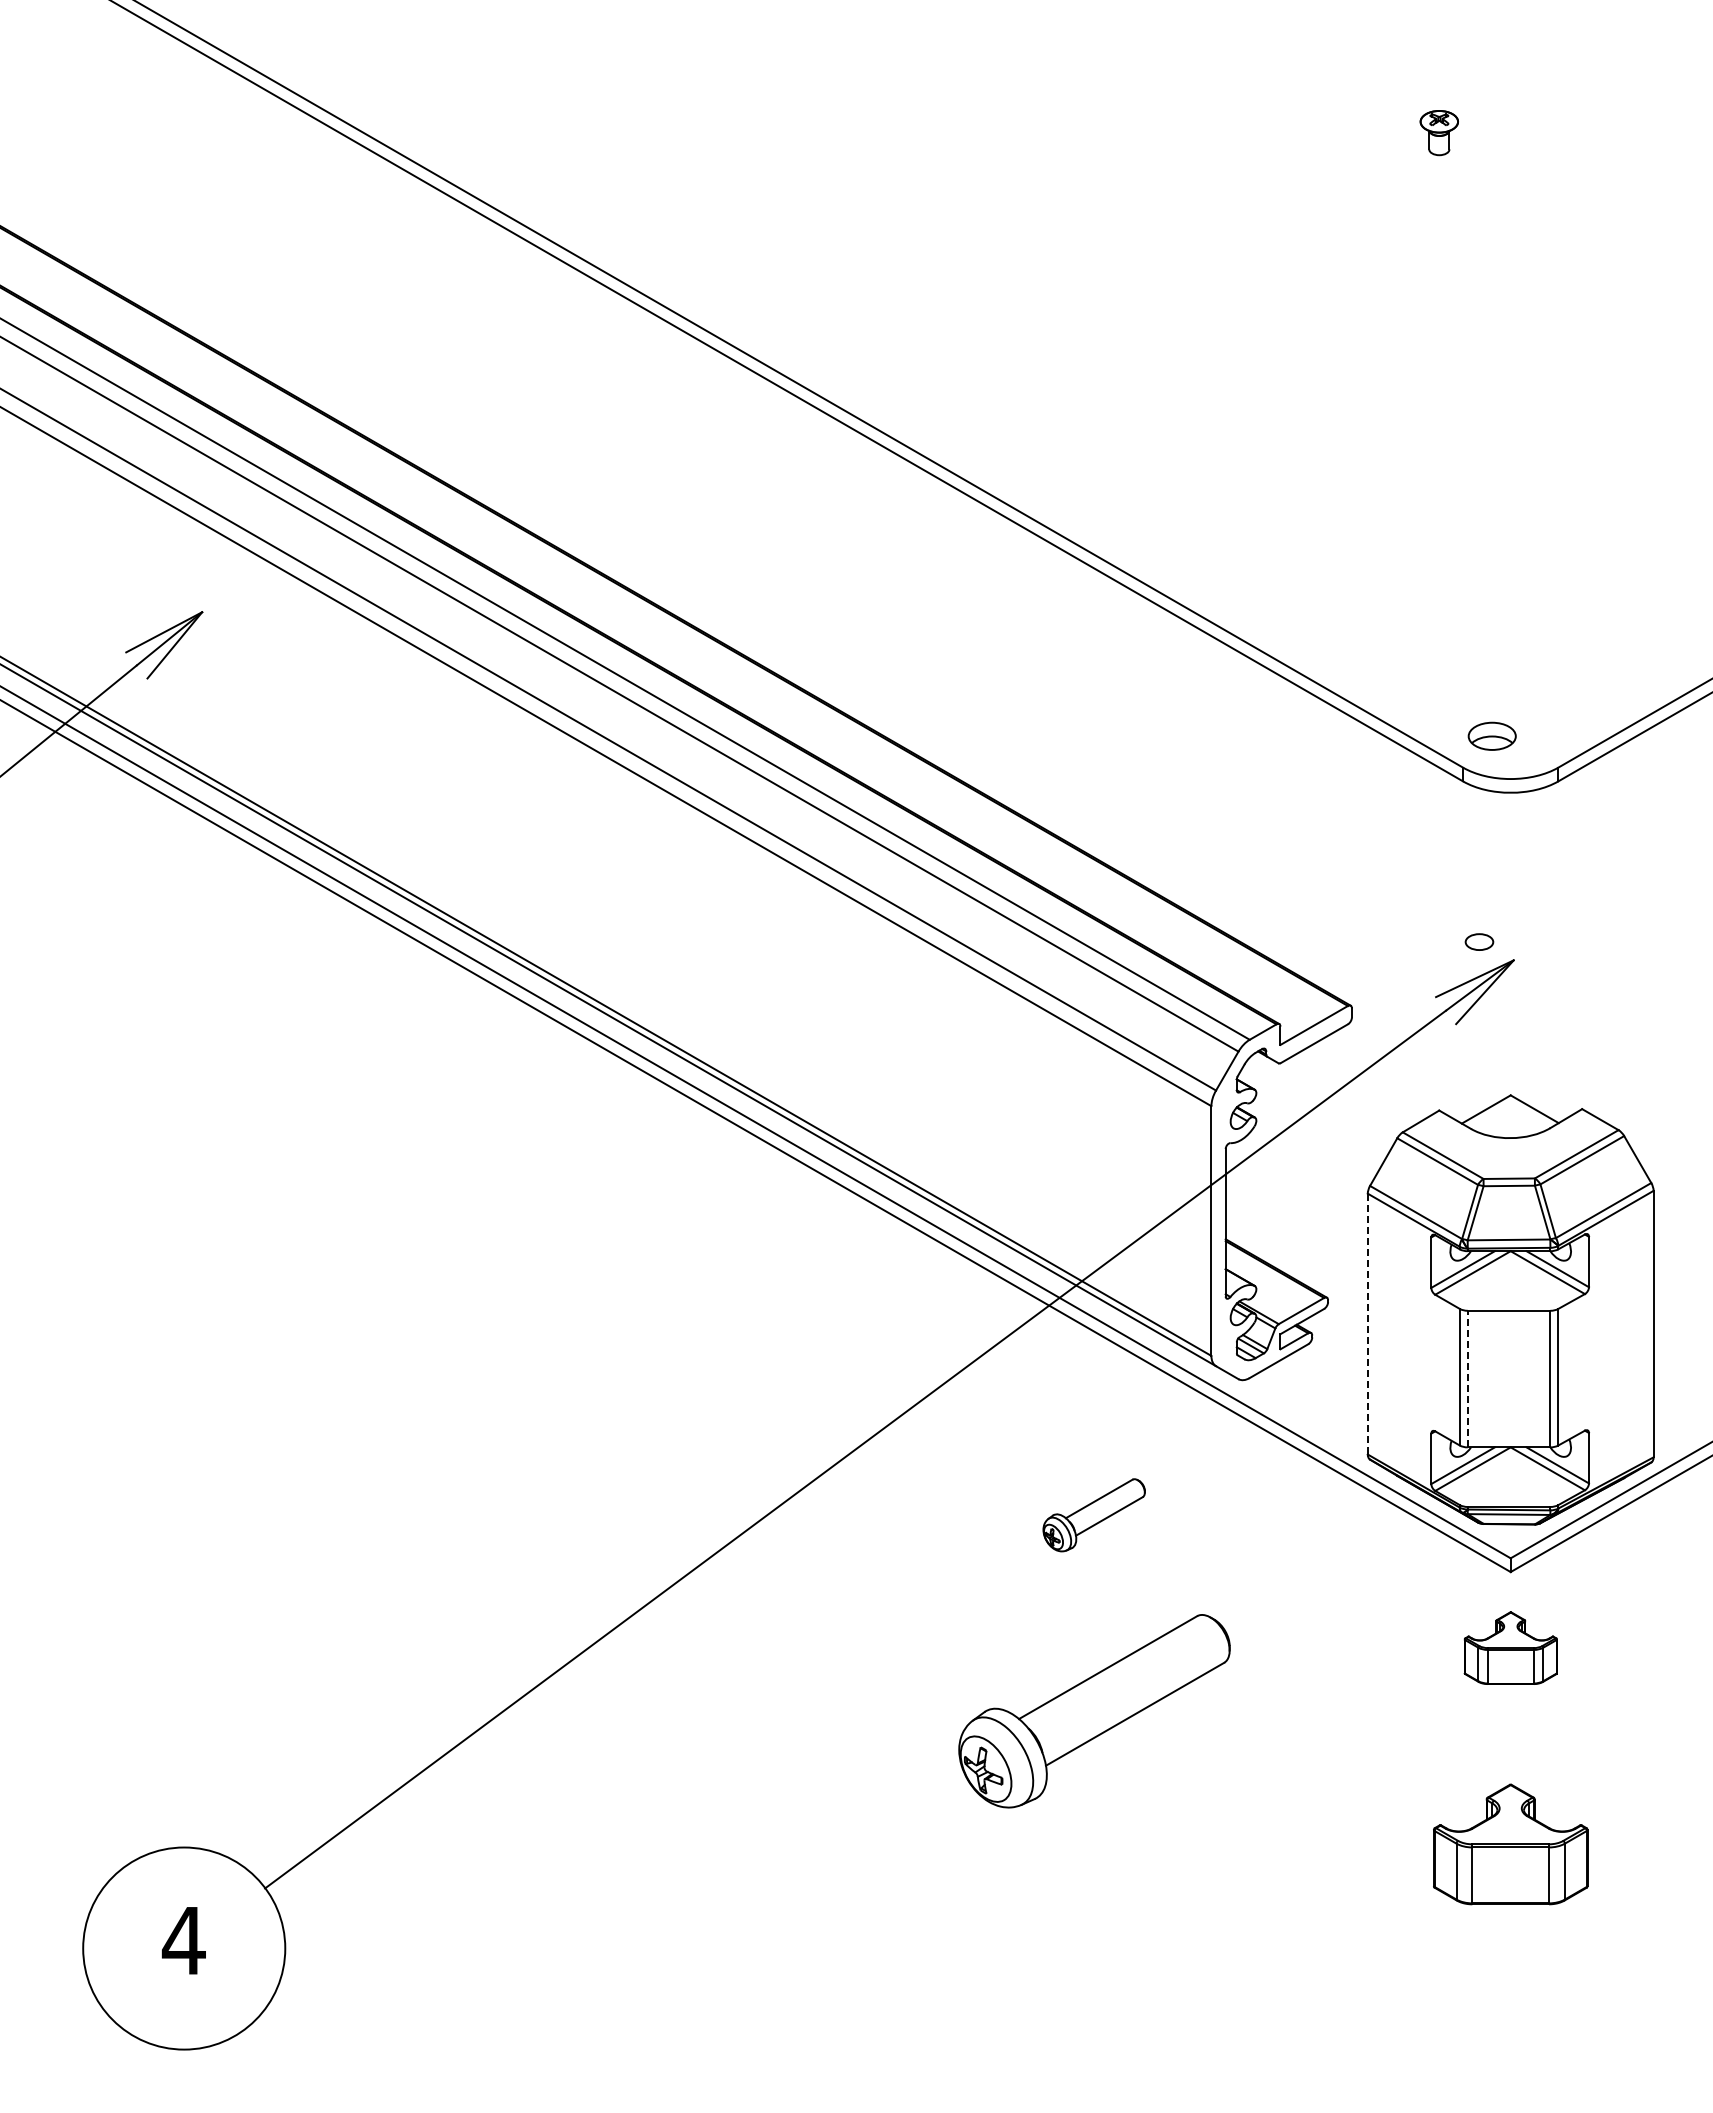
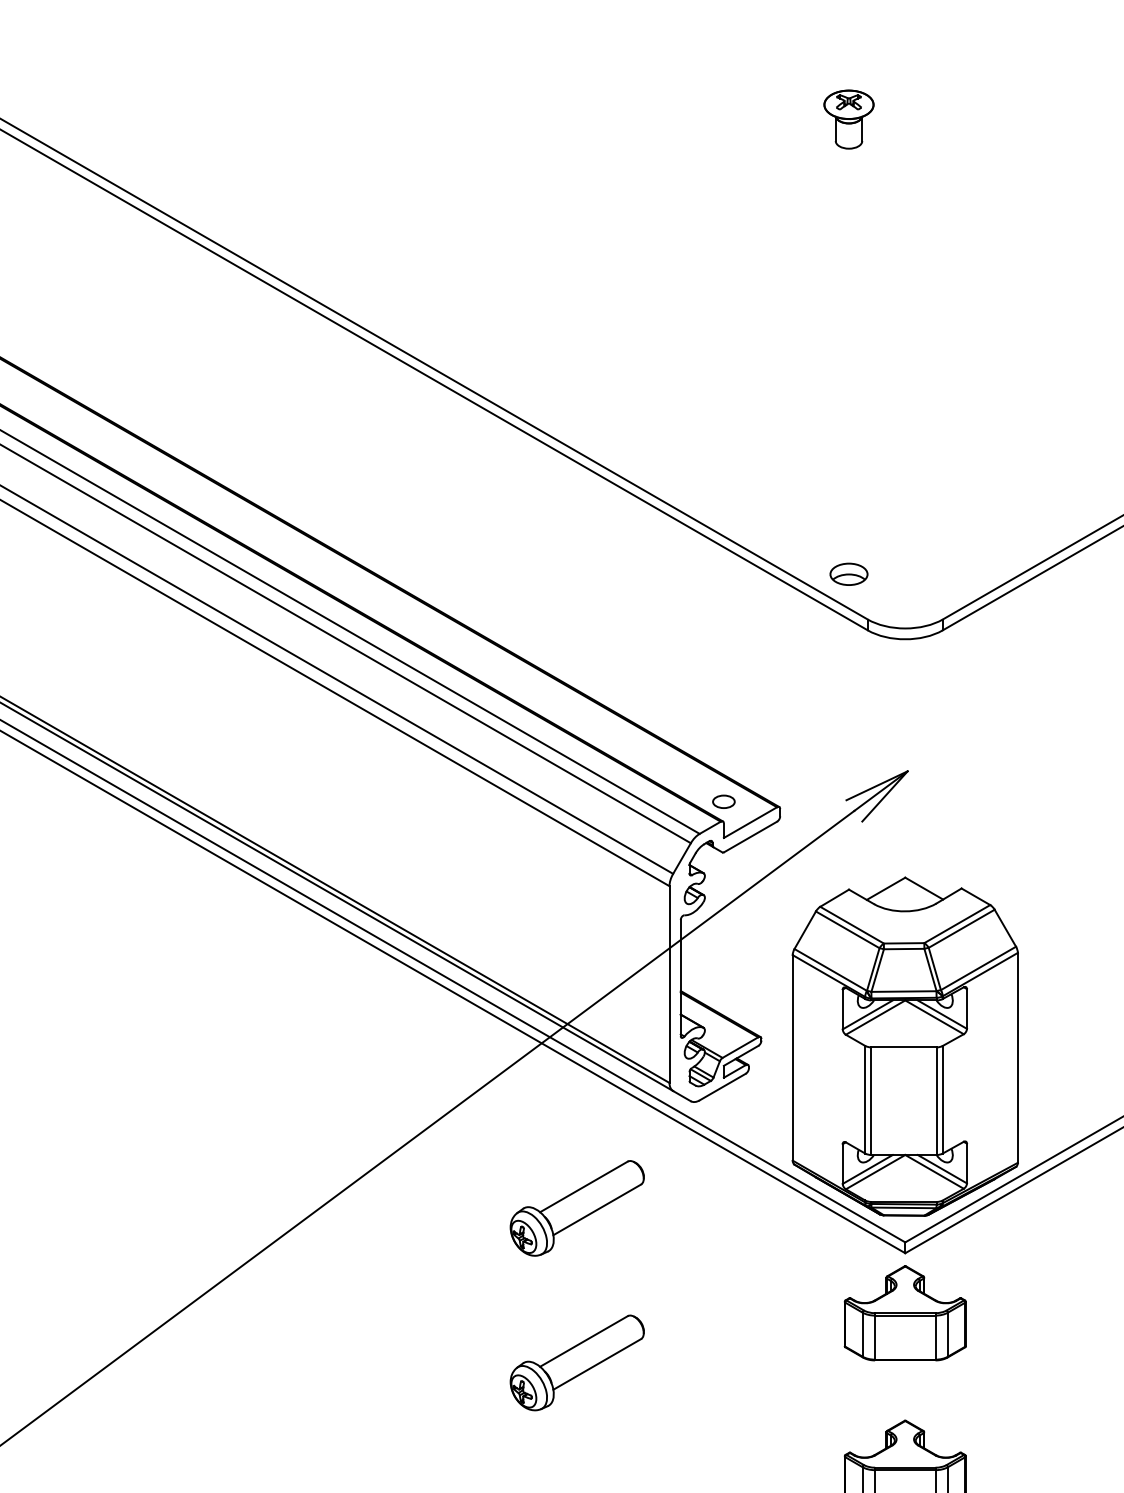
part: (1439, 132) -> (849, 119), size x1.67
part: (1491, 735) -> (848, 573), moved
part: (1479, 941) -> (723, 801), moved
line: (1367, 1324) -> (792, 1058), dashed -> solid
line: (1467, 1378) -> (871, 1100), dashed -> solid
part: (1093, 1515) -> (576, 1208), size x1.67
part: (1510, 1647) -> (905, 1312), size x1.67
part: (1093, 1711) -> (576, 1363), size x0.62

